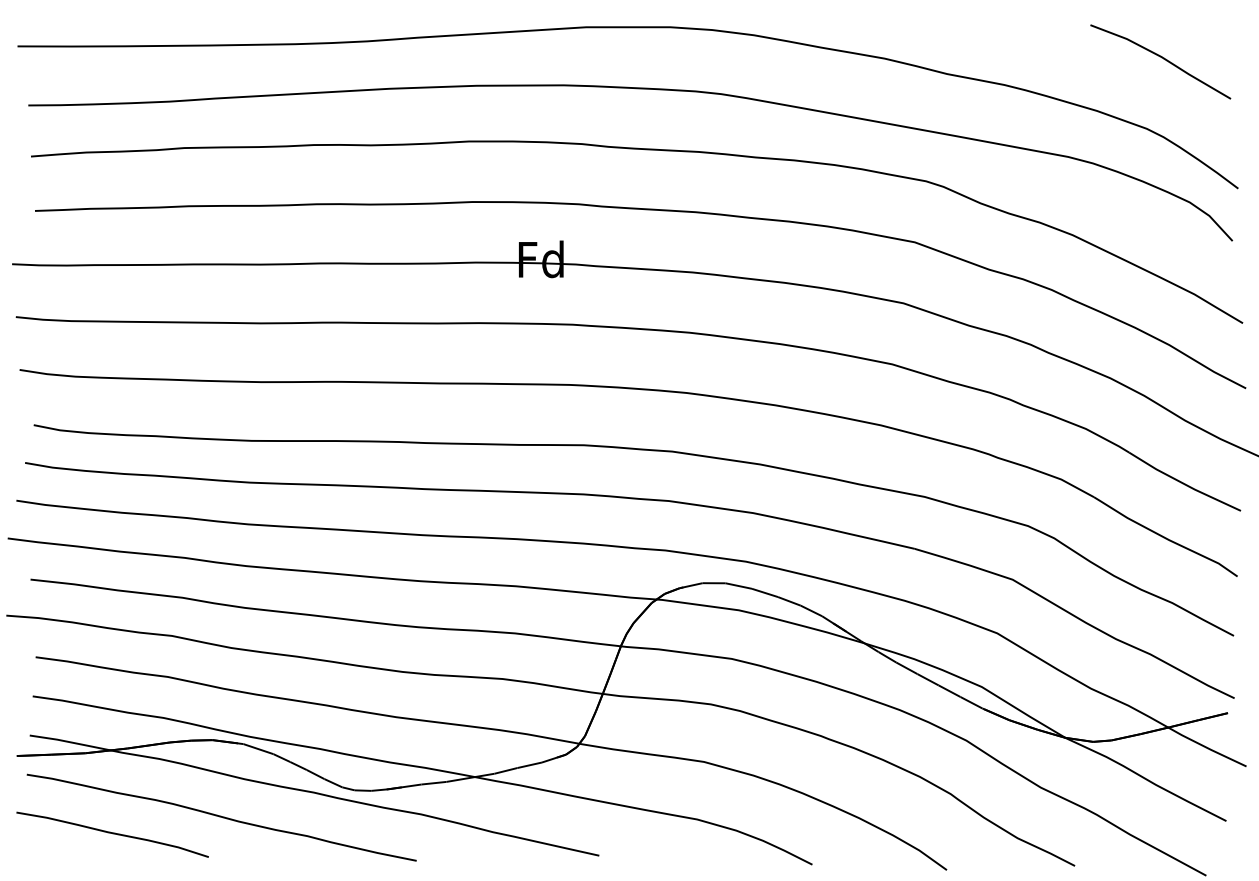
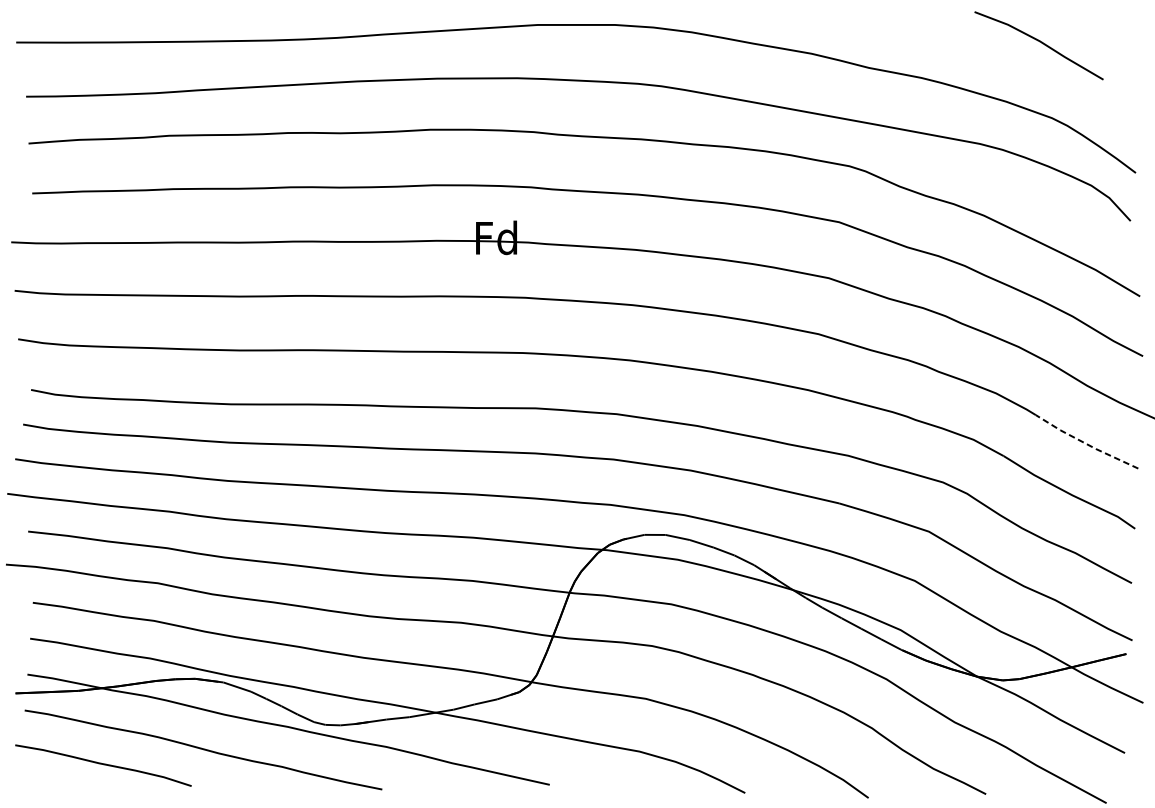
curve: (1161, 58) -> (1039, 42), moved
line: (1183, 483) -> (1085, 443), solid -> dashed

